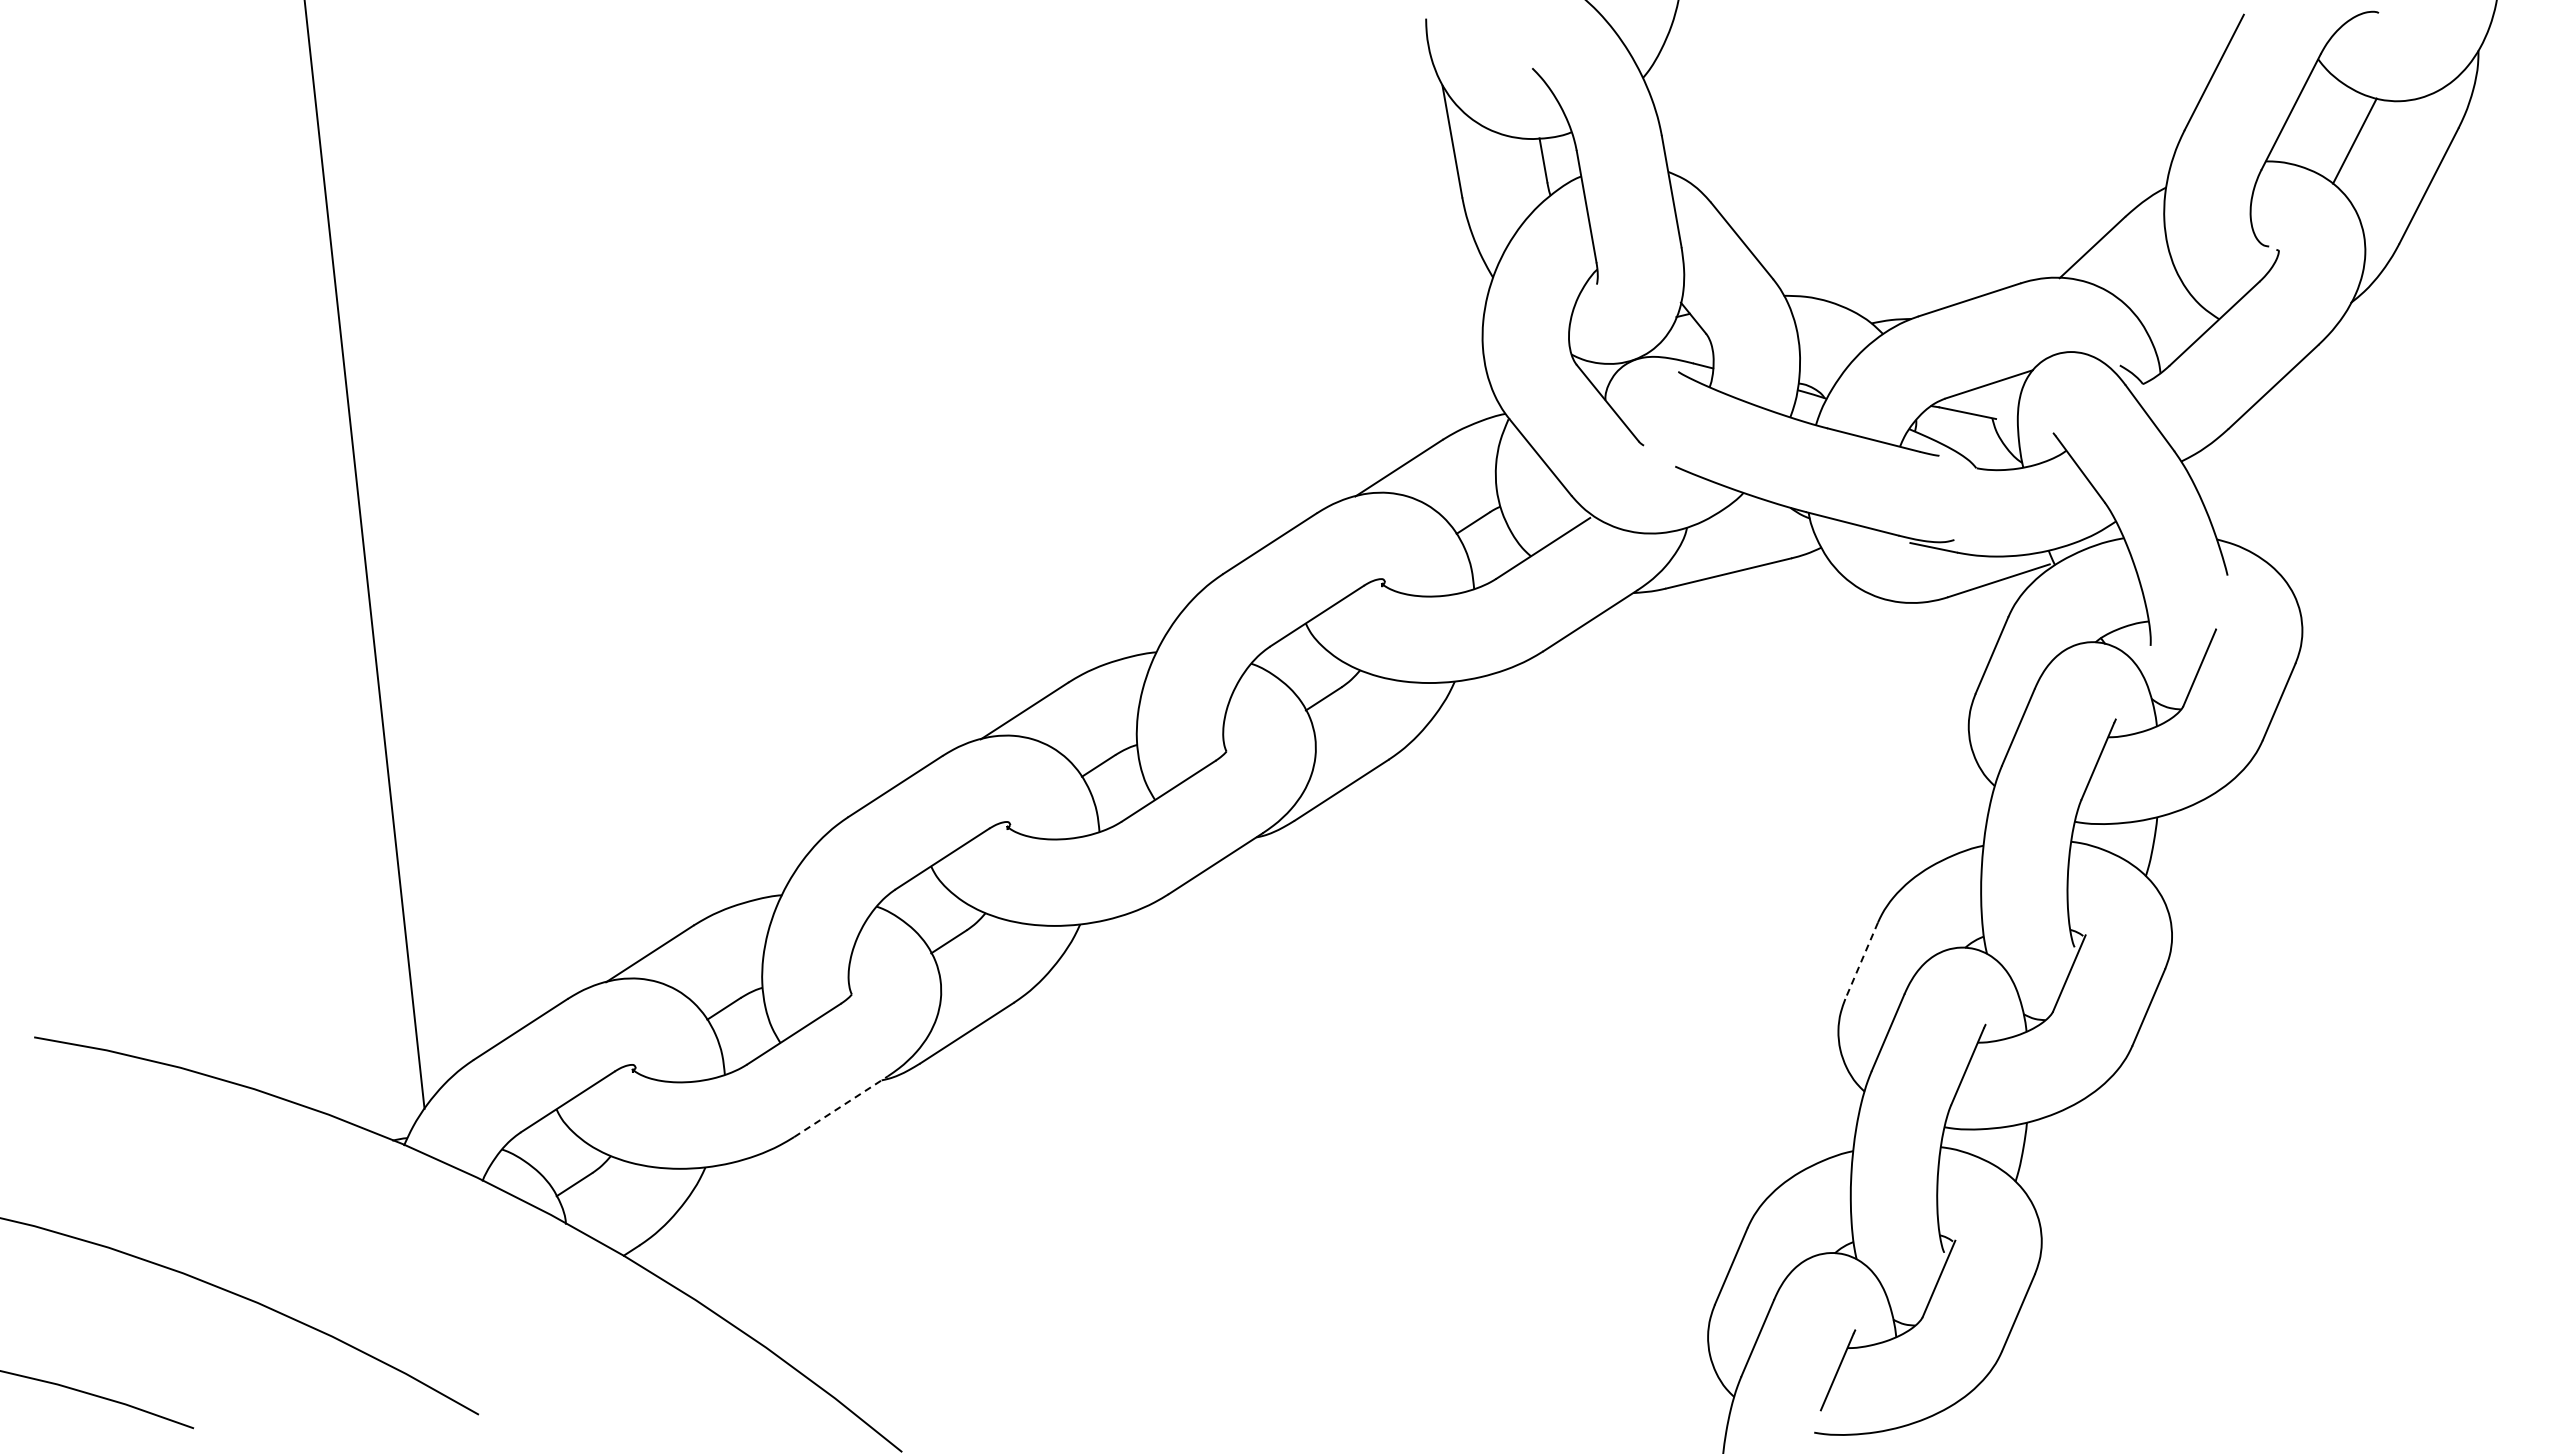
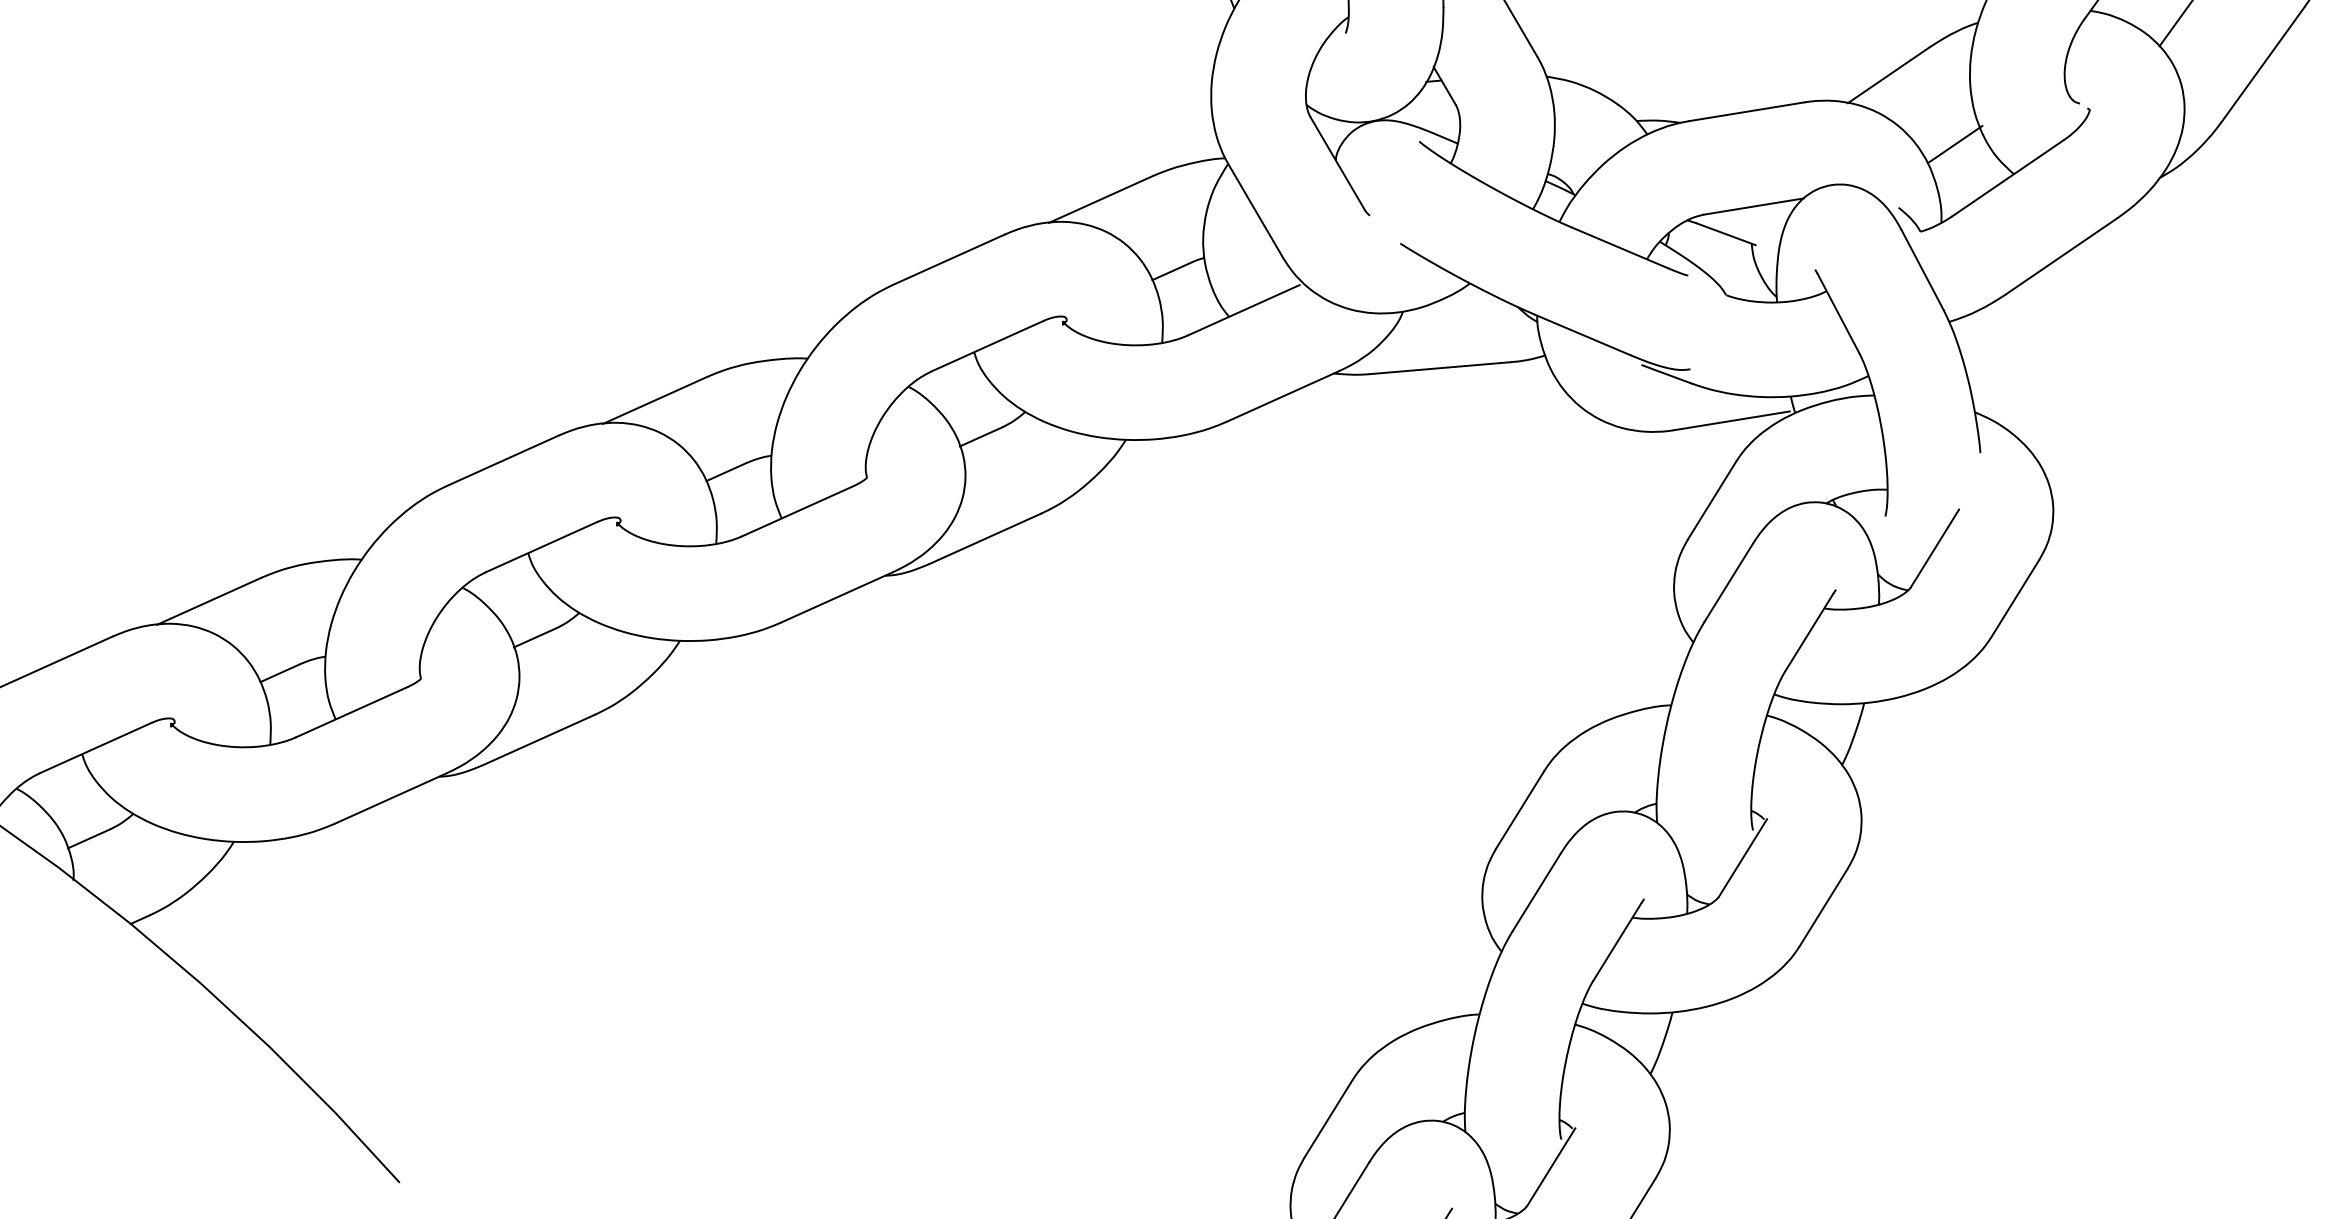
line: (2162, 300) -> (1955, 144), added
line: (1861, 960) -> (1520, 809), dashed -> solid
line: (841, 1106) -> (391, 798), dashed -> solid

